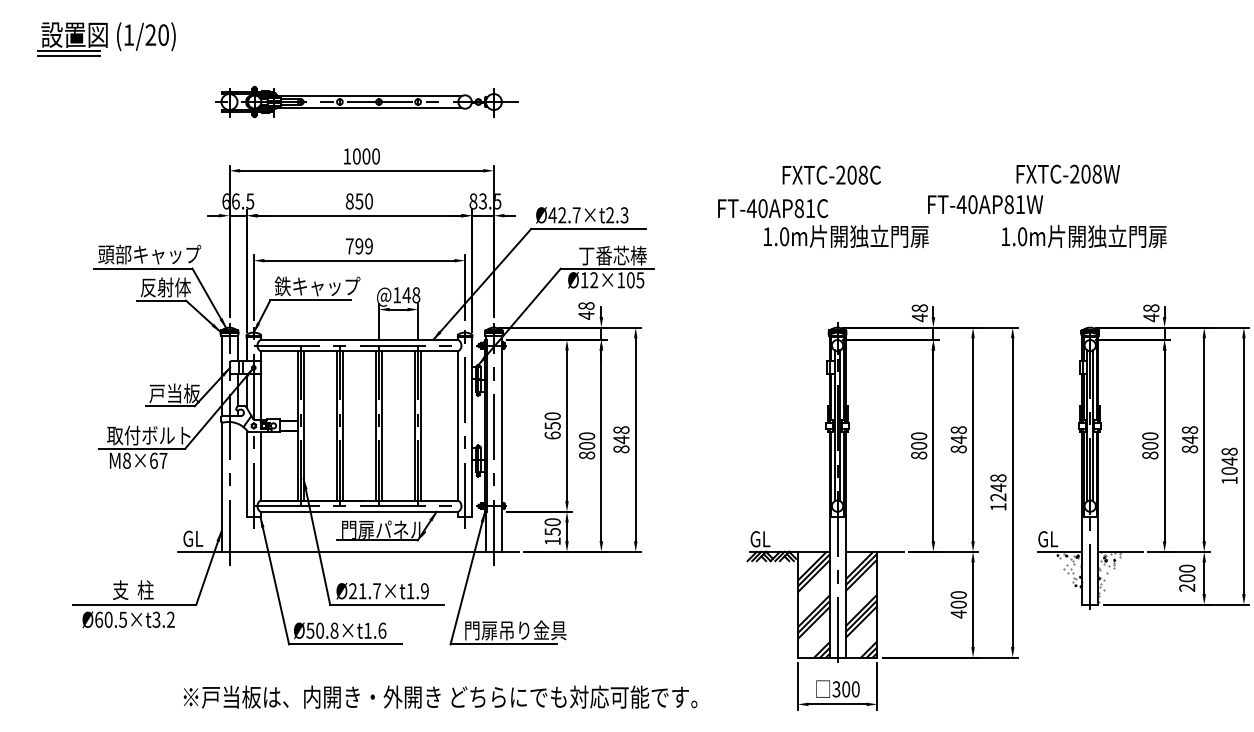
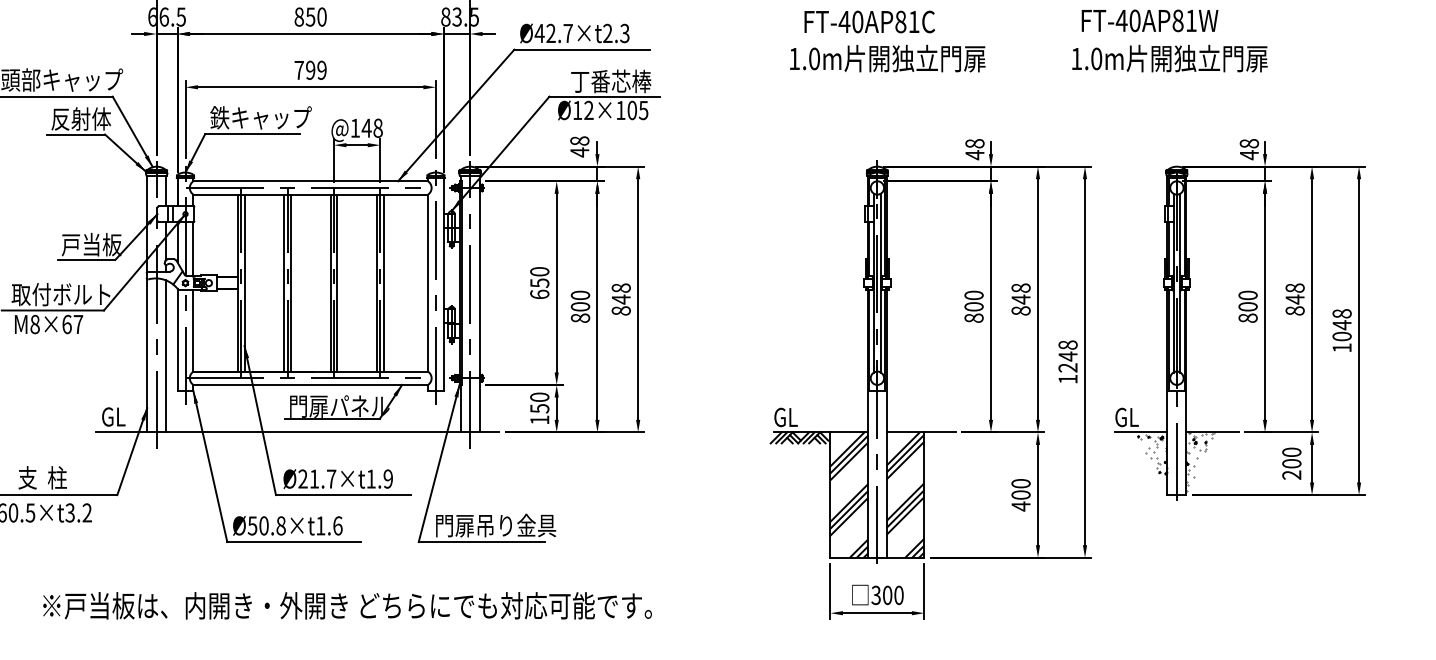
text: (985, 204) -> (1149, 20), moved
text: (773, 208) -> (870, 21), moved
line: (237, 487) -> (166, 356), added
text: (440, 696) -> (347, 605), moved

